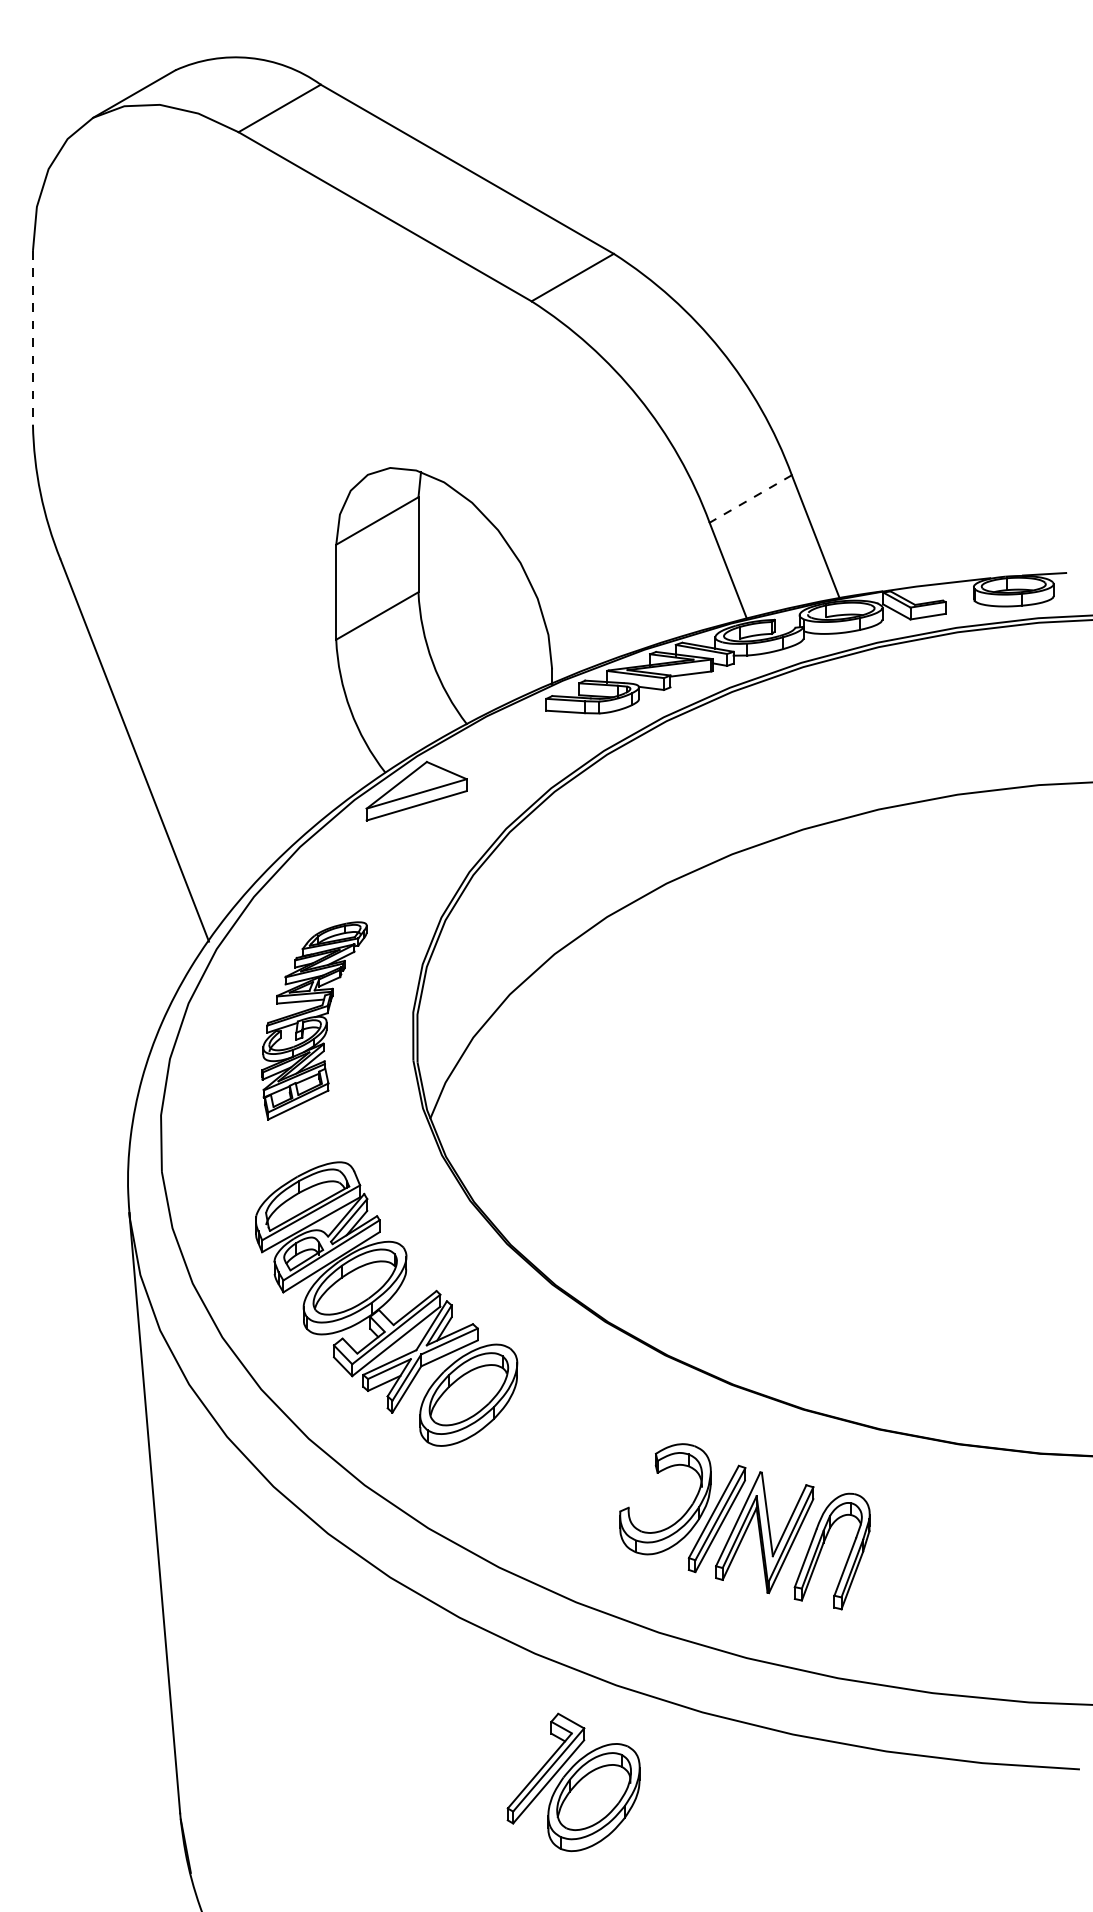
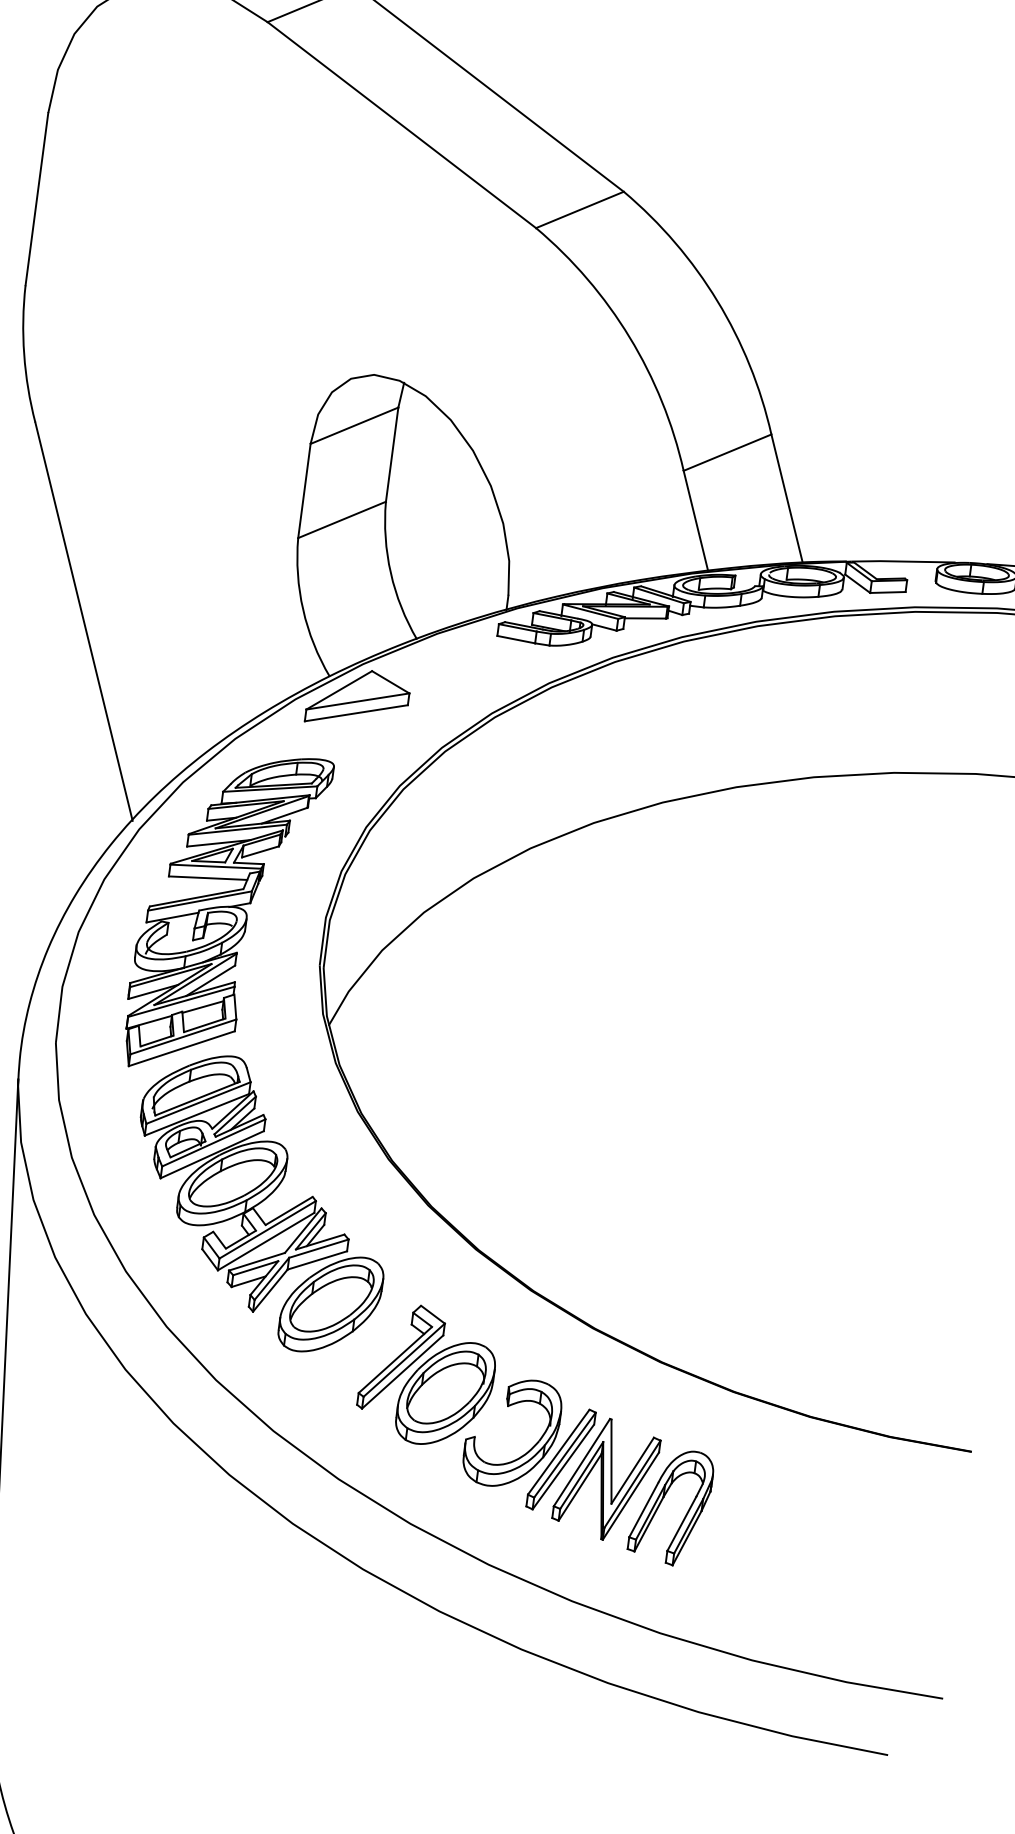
line: (32, 337) -> (36, 198), dashed -> solid
line: (750, 499) -> (727, 453), dashed -> solid
part: (314, 1020) -> (226, 912), size x1.67
part: (573, 1782) -> (427, 1375), moved

